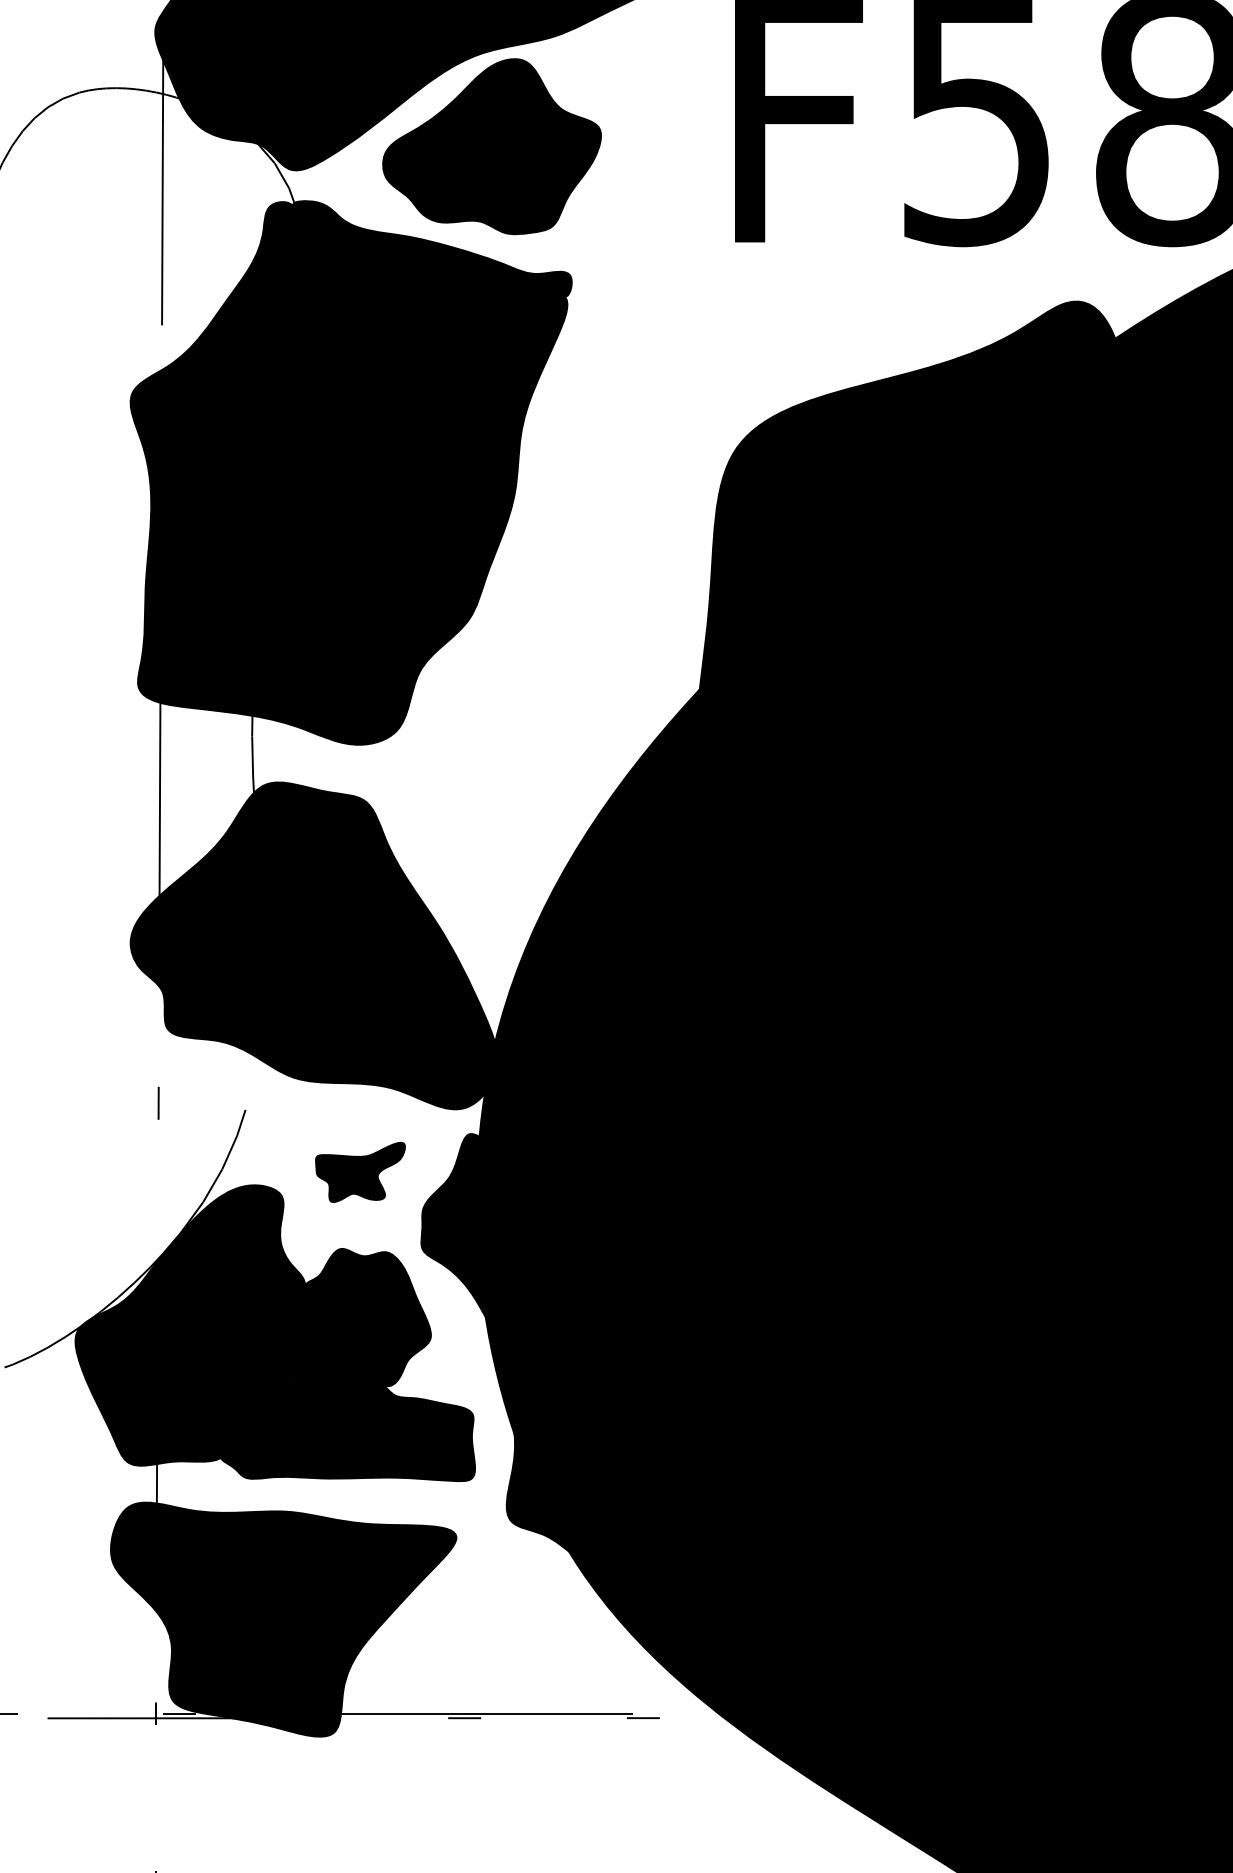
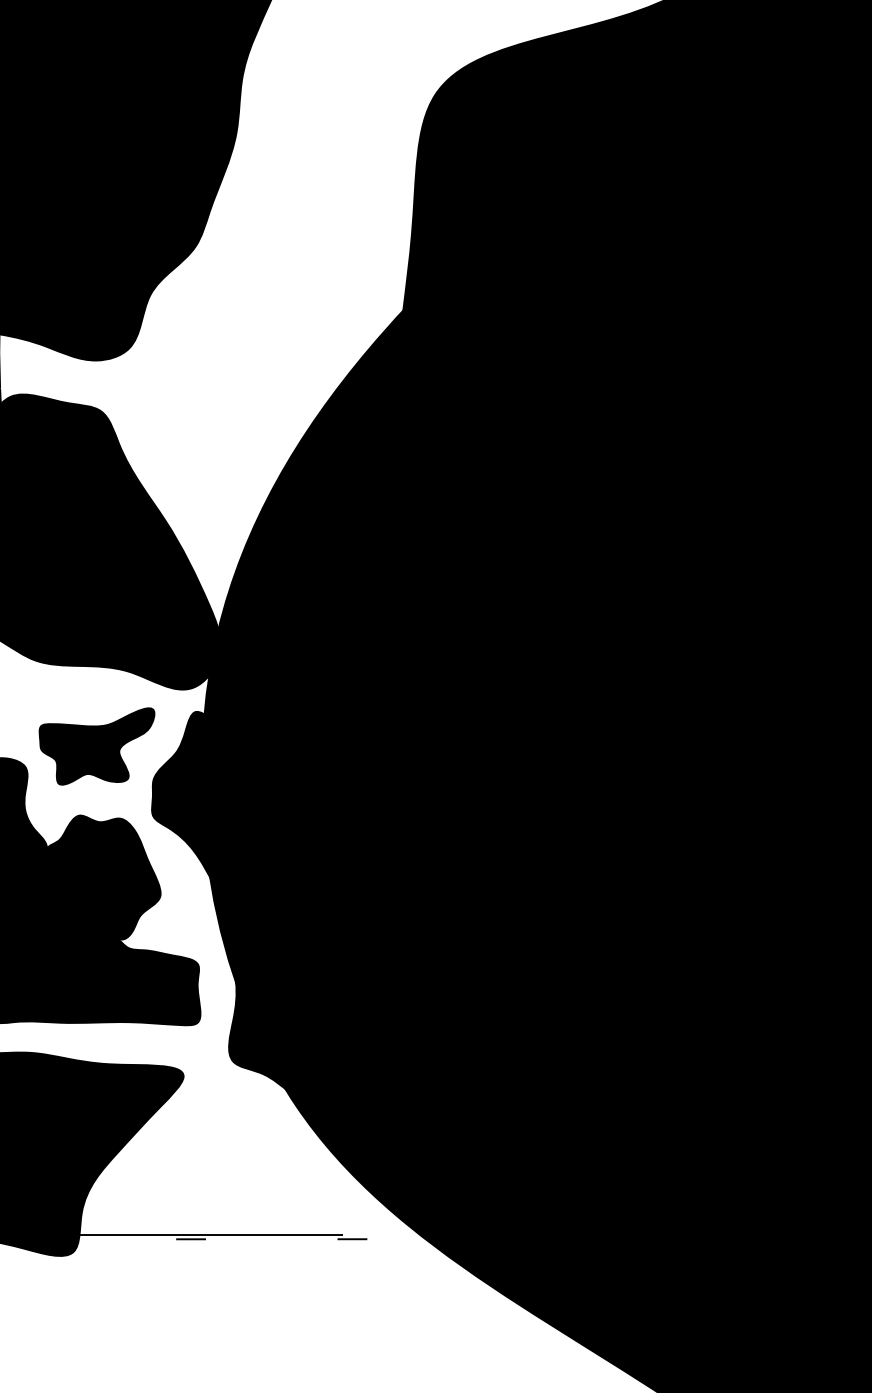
part: (360, 1172) -> (97, 746), size x1.43

